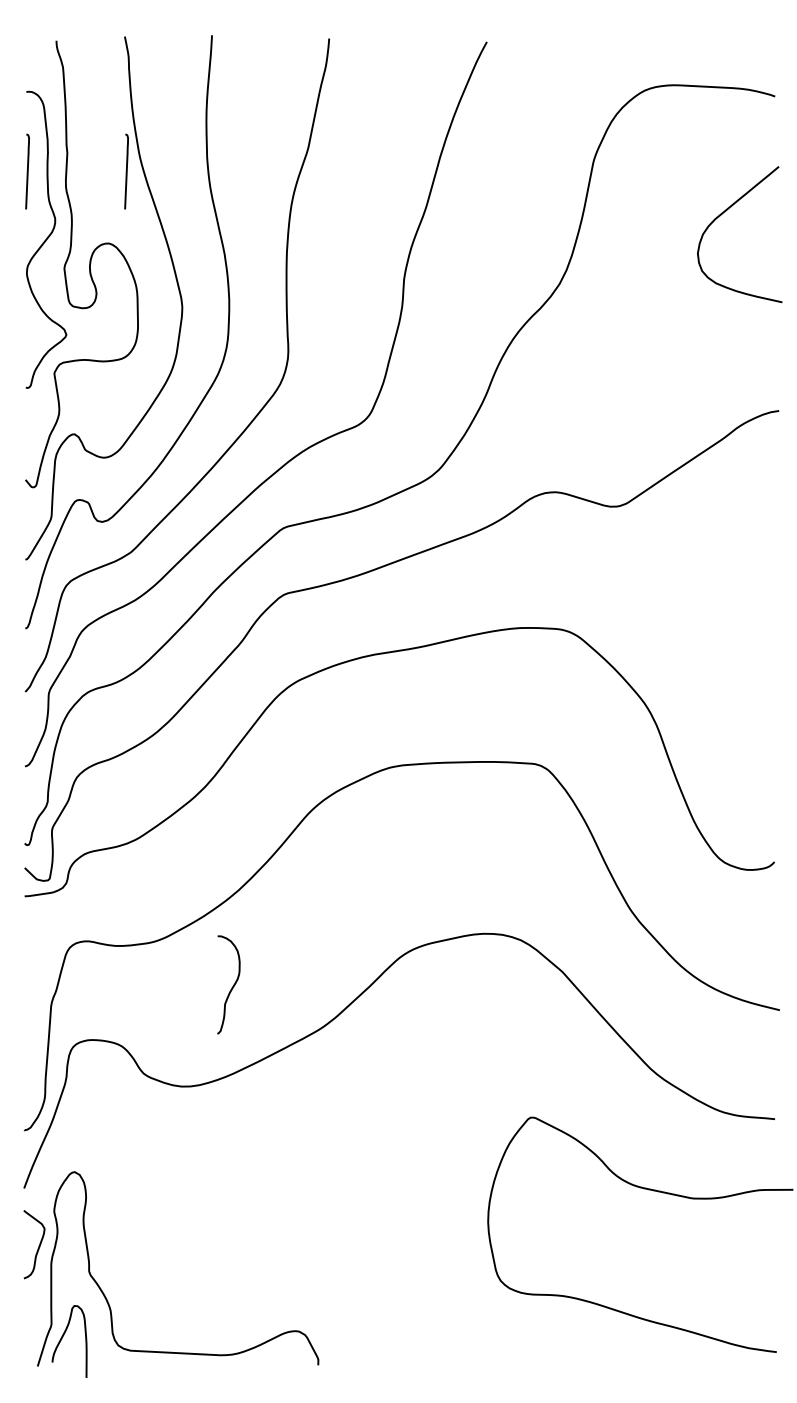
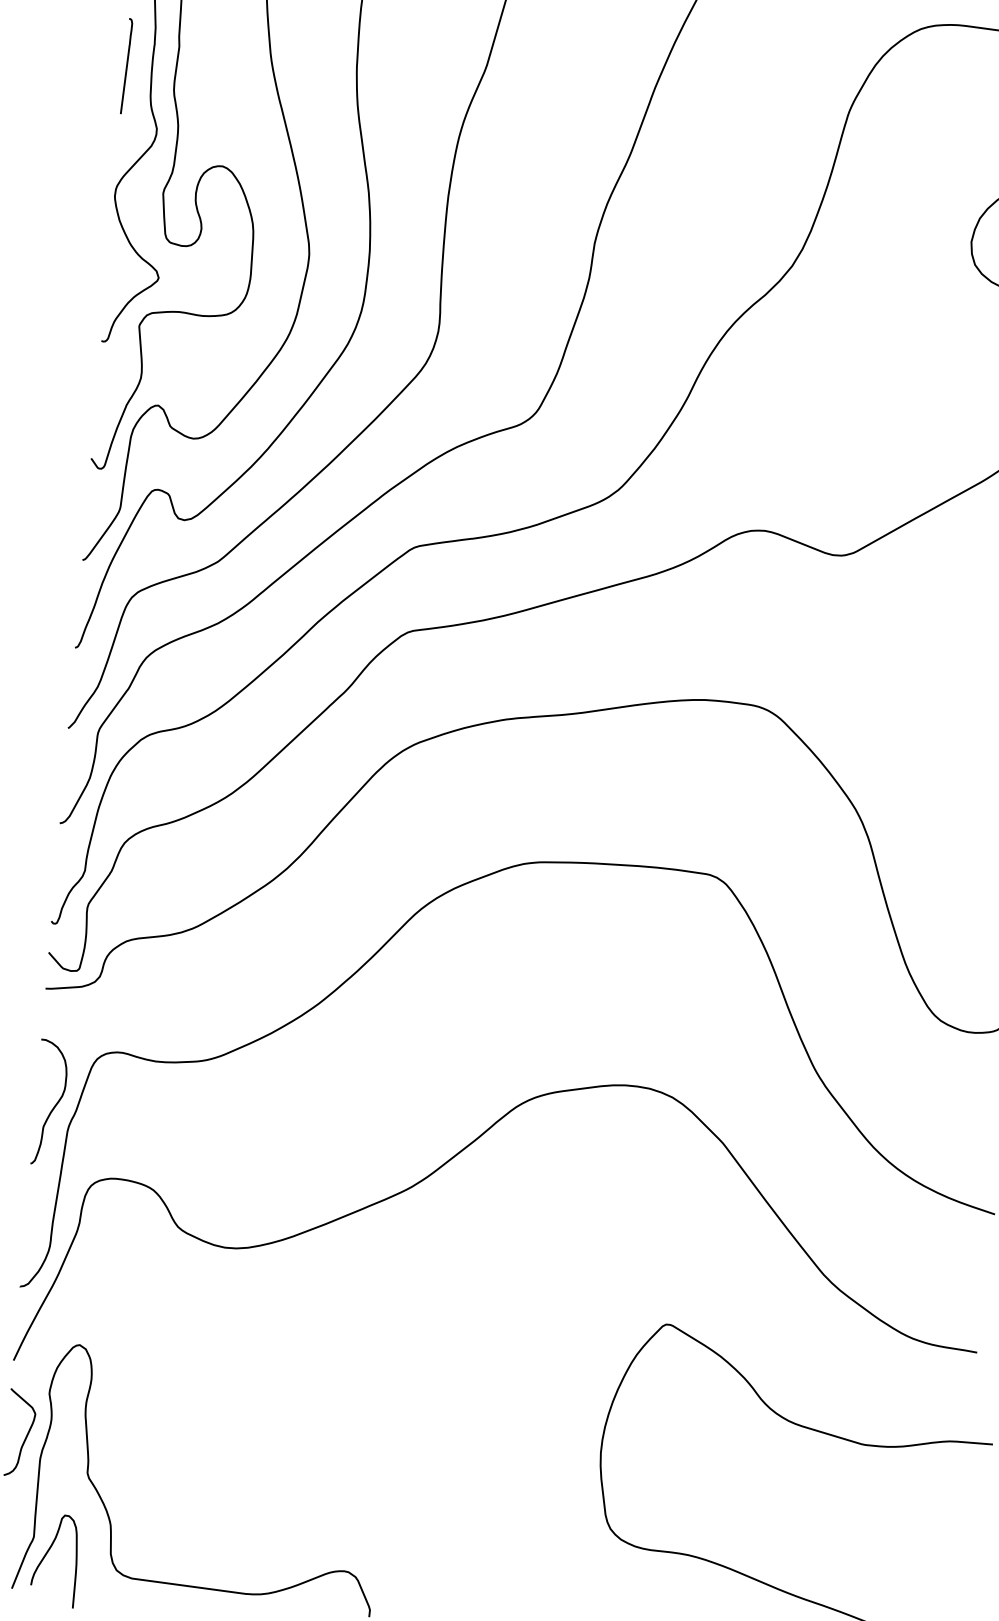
curve: (126, 171) -> (252, 76), removed
curve: (231, 987) -> (53, 1106), moved

